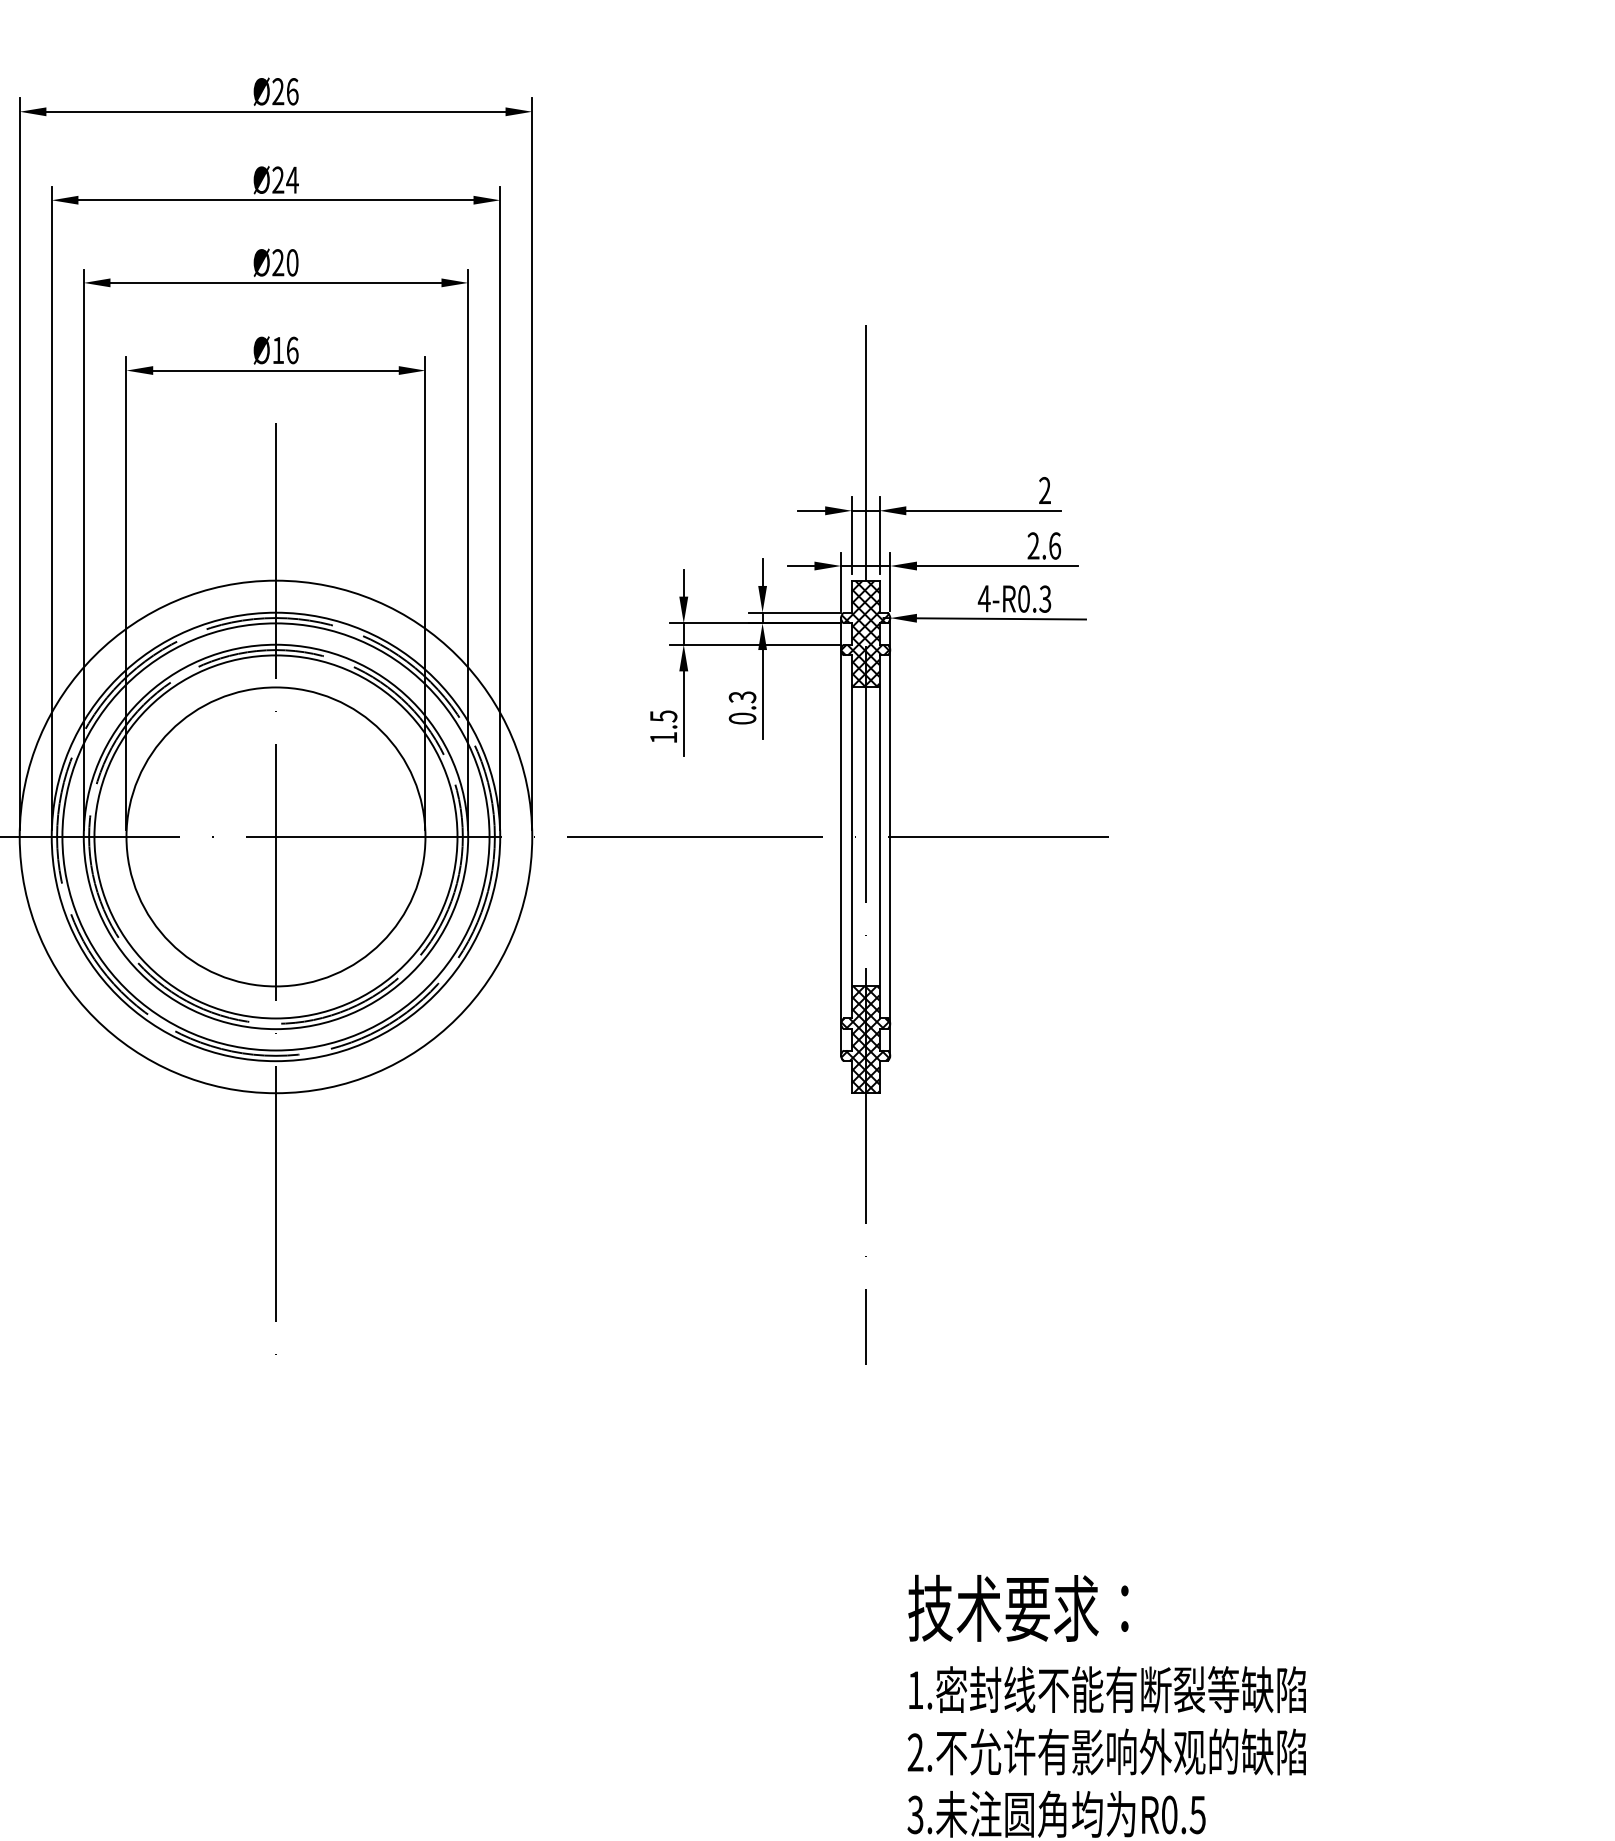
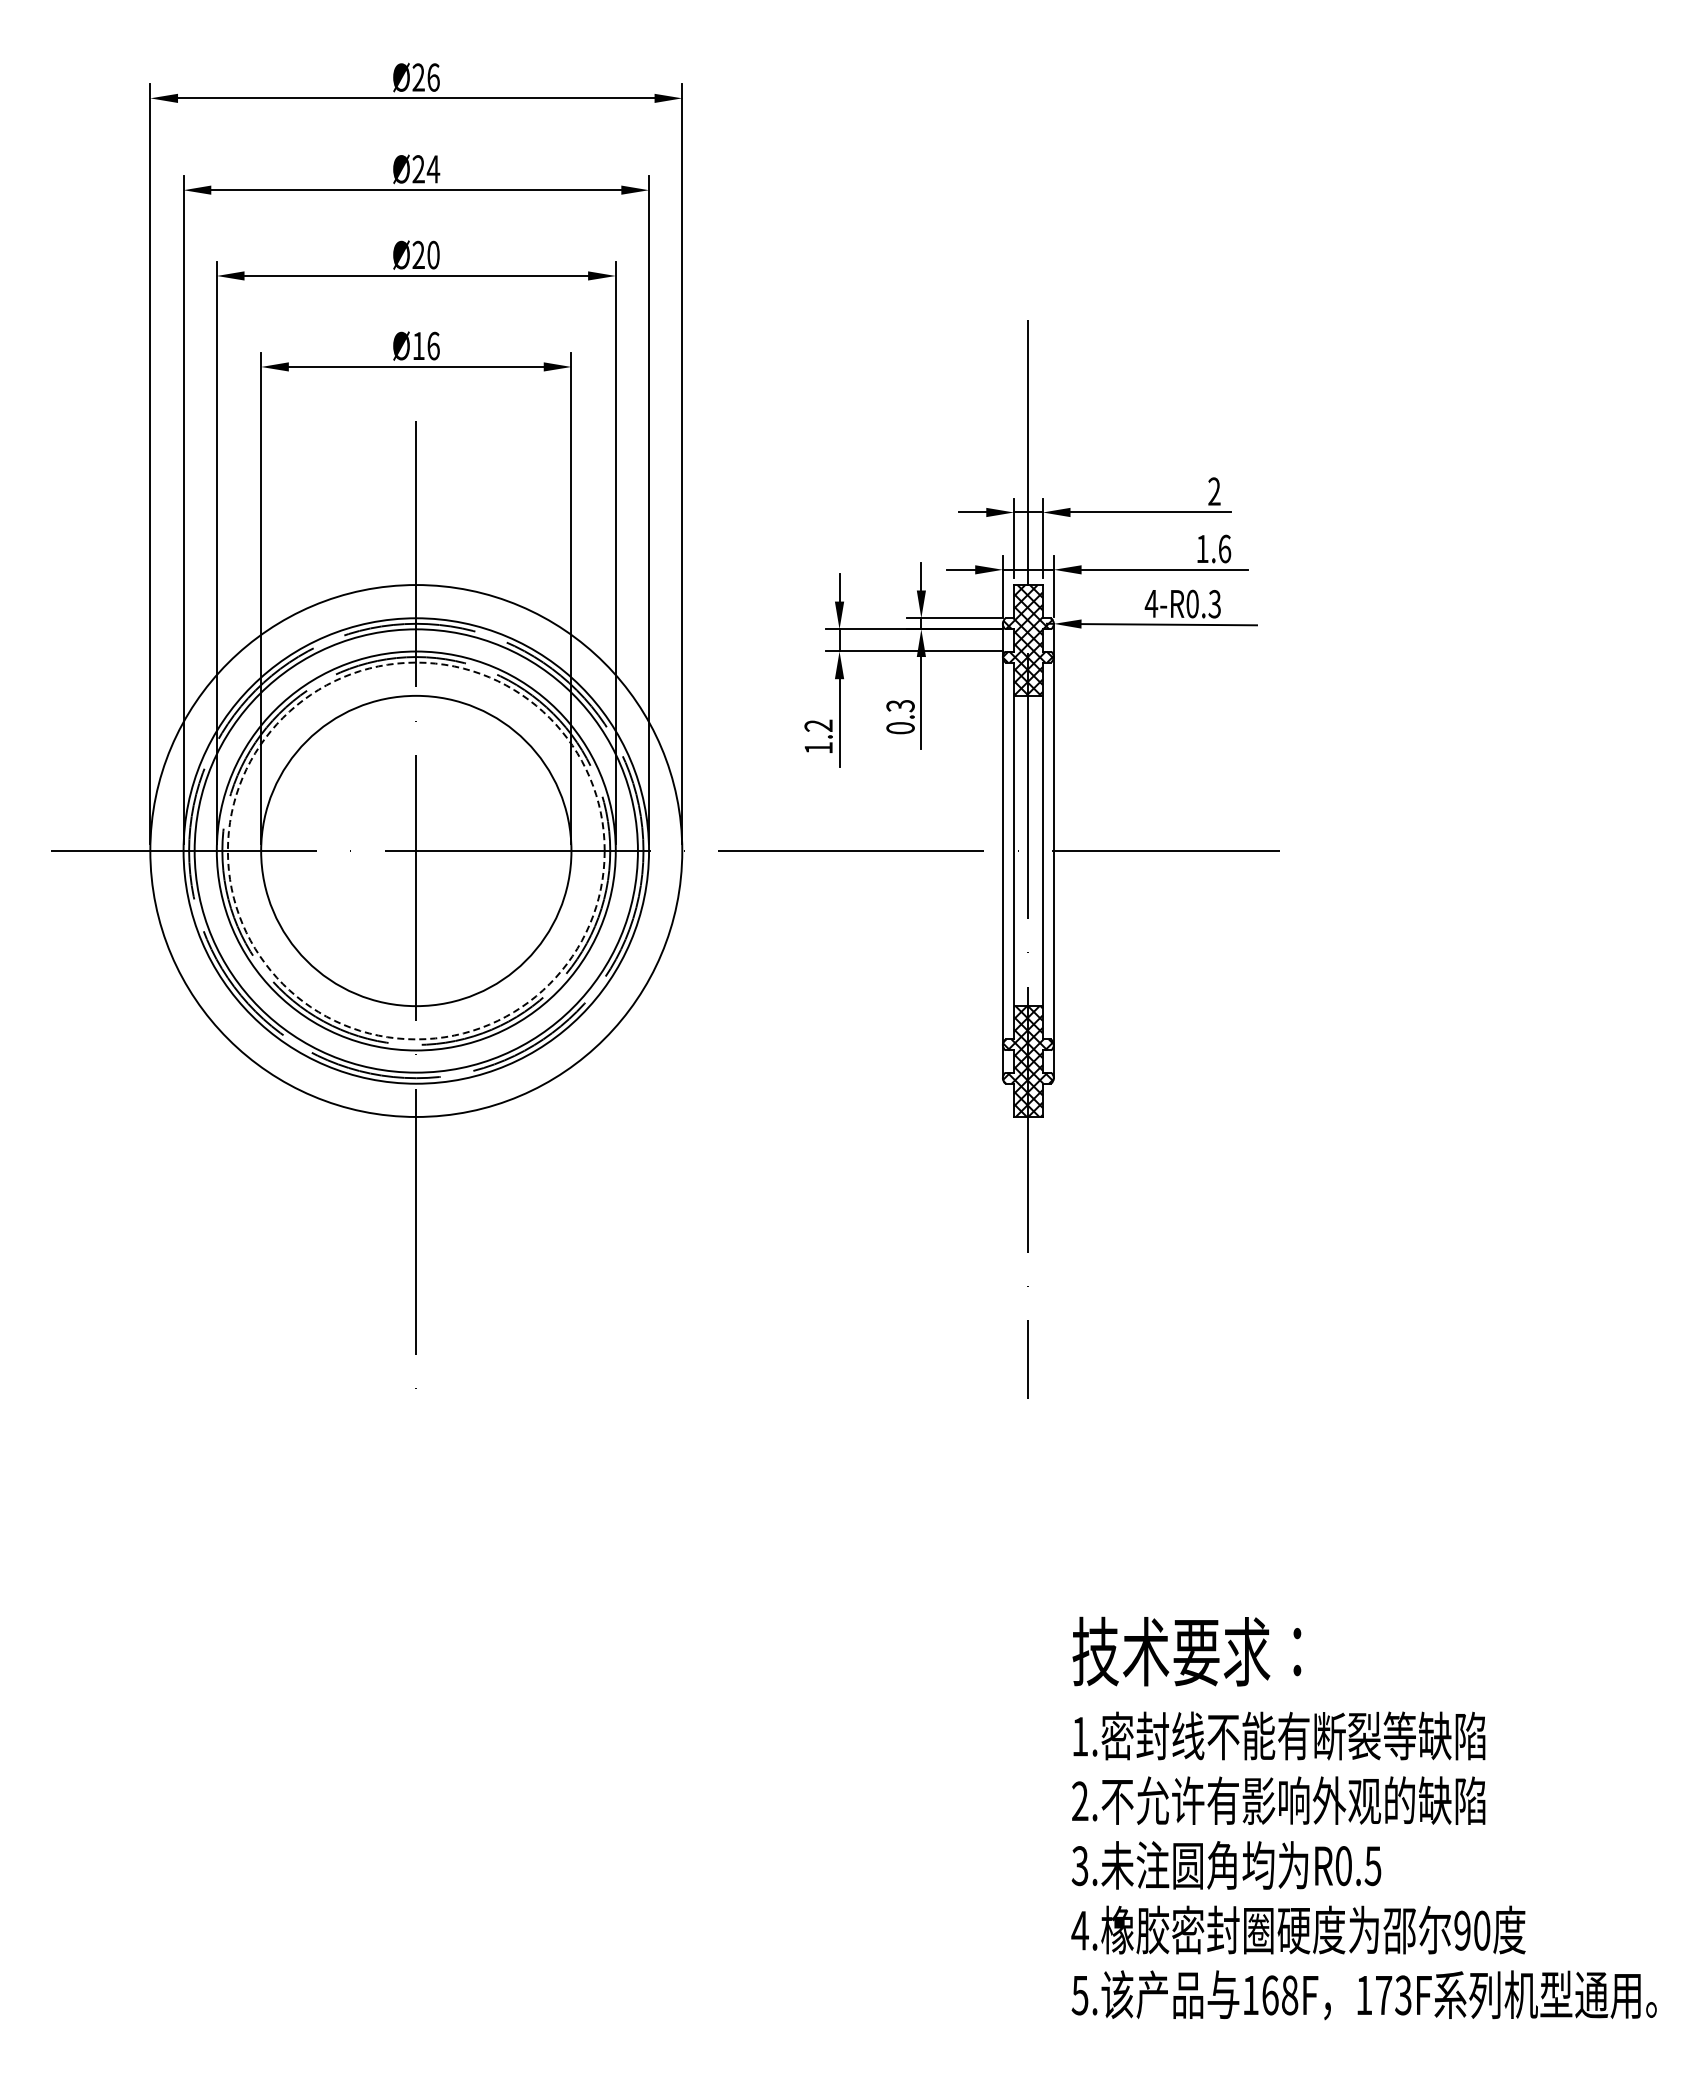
text: (1033, 545) -> (1202, 548), 2.6 -> 1.6
text: (663, 716) -> (818, 725), 1.5 -> 1.2
circle: (275, 836) -> (415, 850), solid -> dashed

